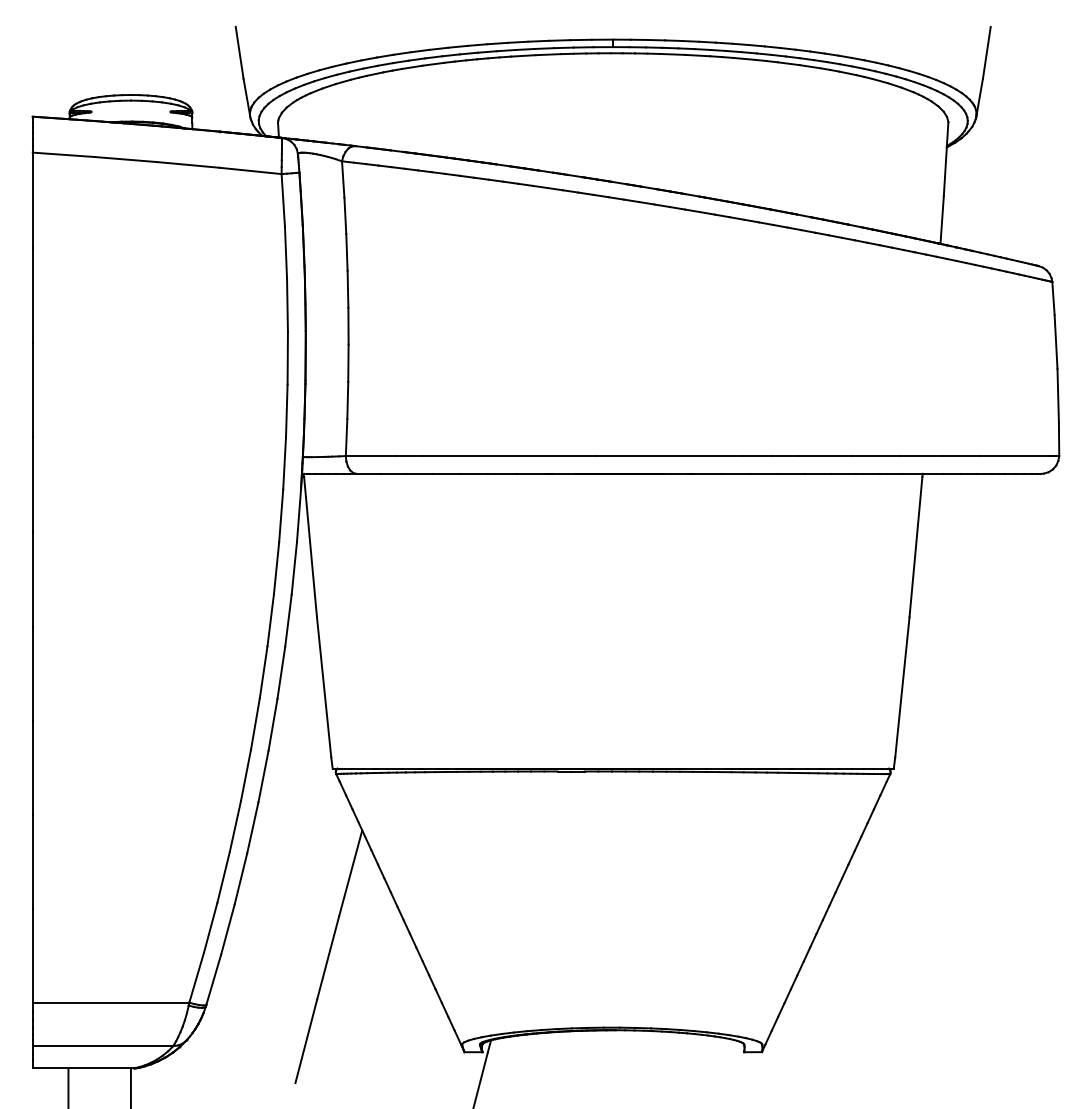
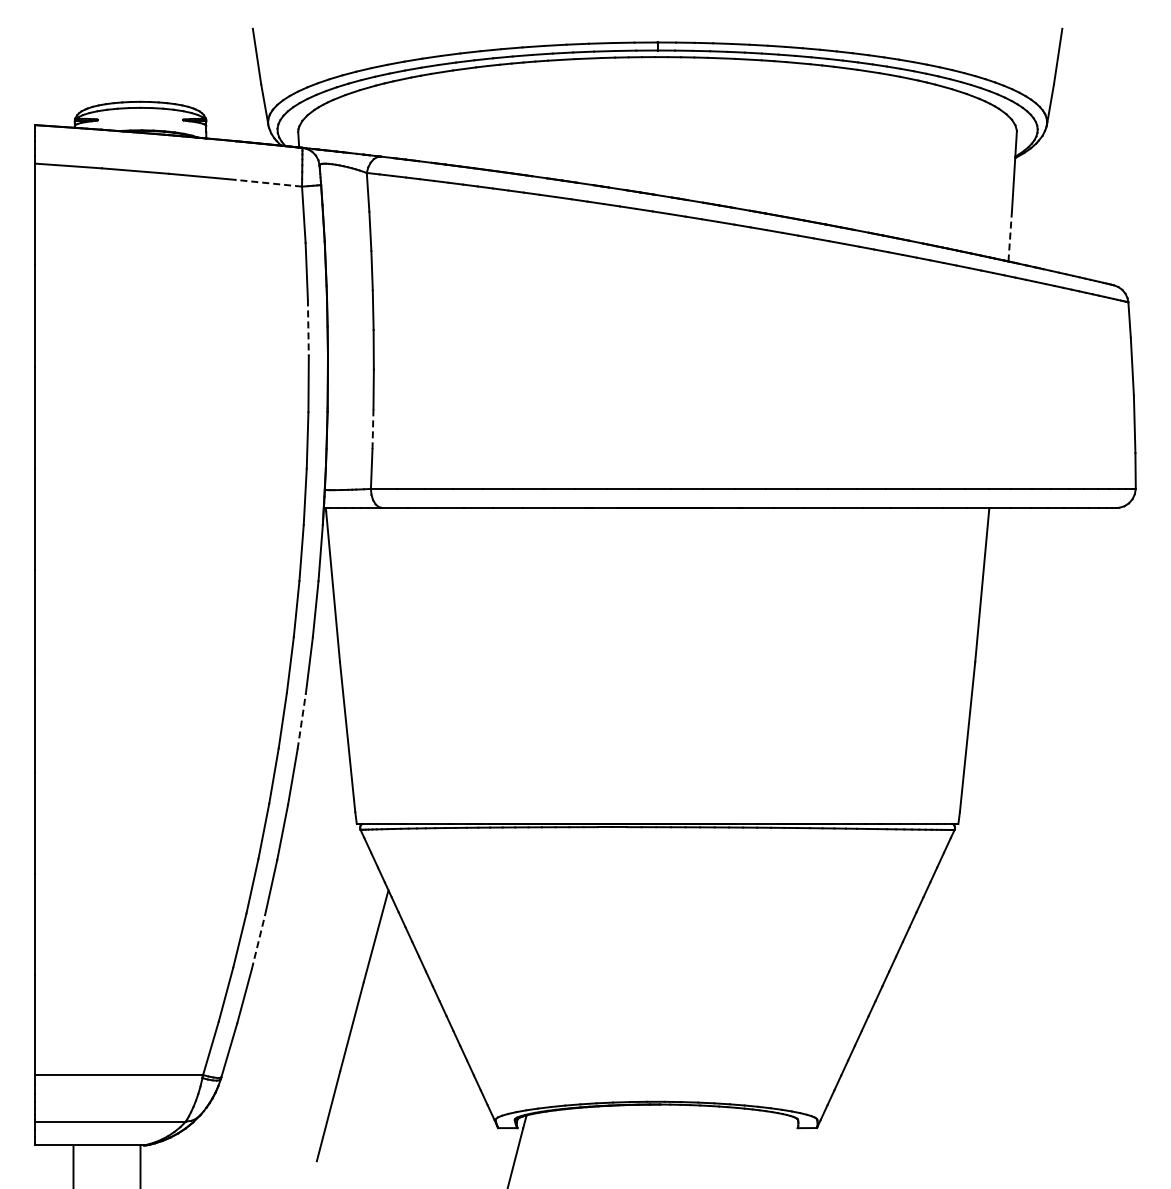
line: (250, 171) -> (268, 183), solid -> dashed
line: (942, 219) -> (1010, 235), solid -> dashed
line: (287, 306) -> (308, 328), solid -> dashed
line: (347, 400) -> (372, 429), solid -> dashed
line: (281, 672) -> (301, 720), solid -> dashed
line: (241, 878) -> (258, 941), solid -> dashed

